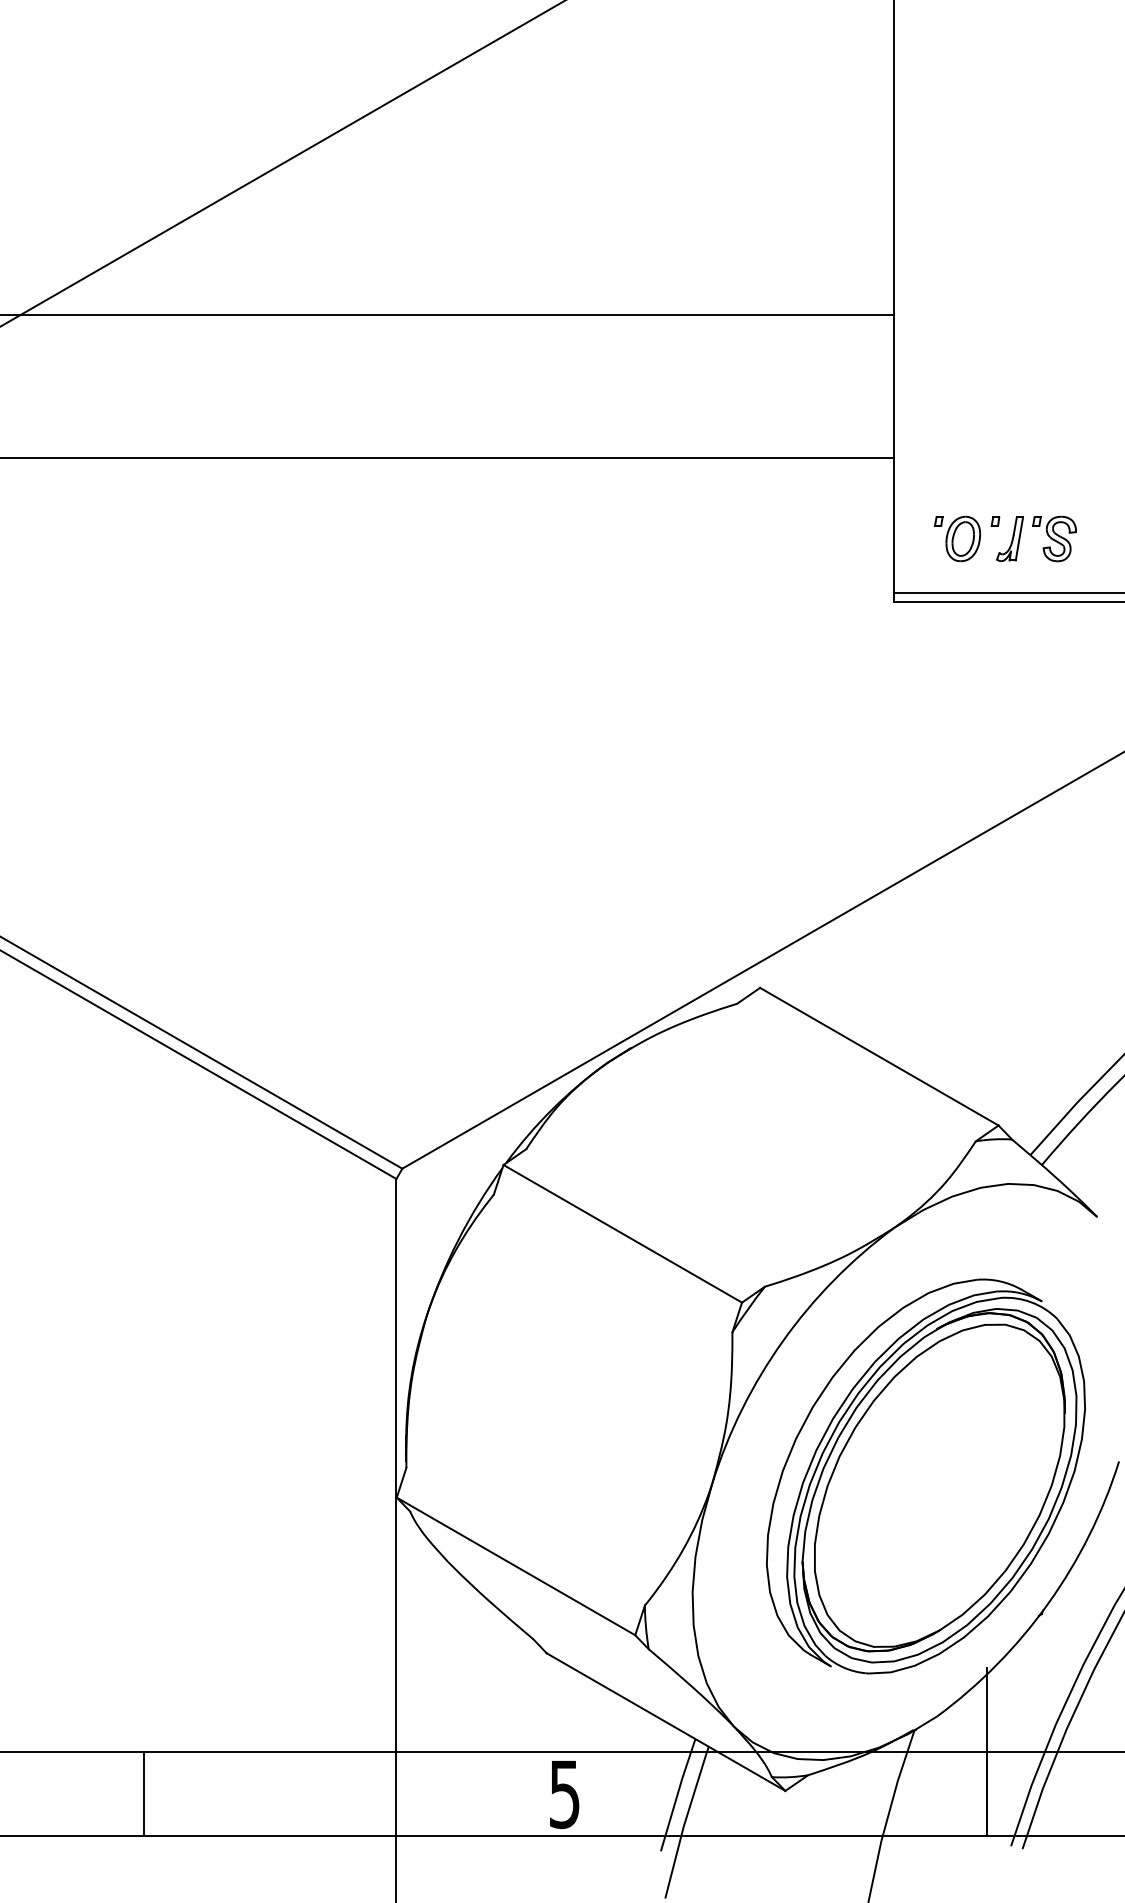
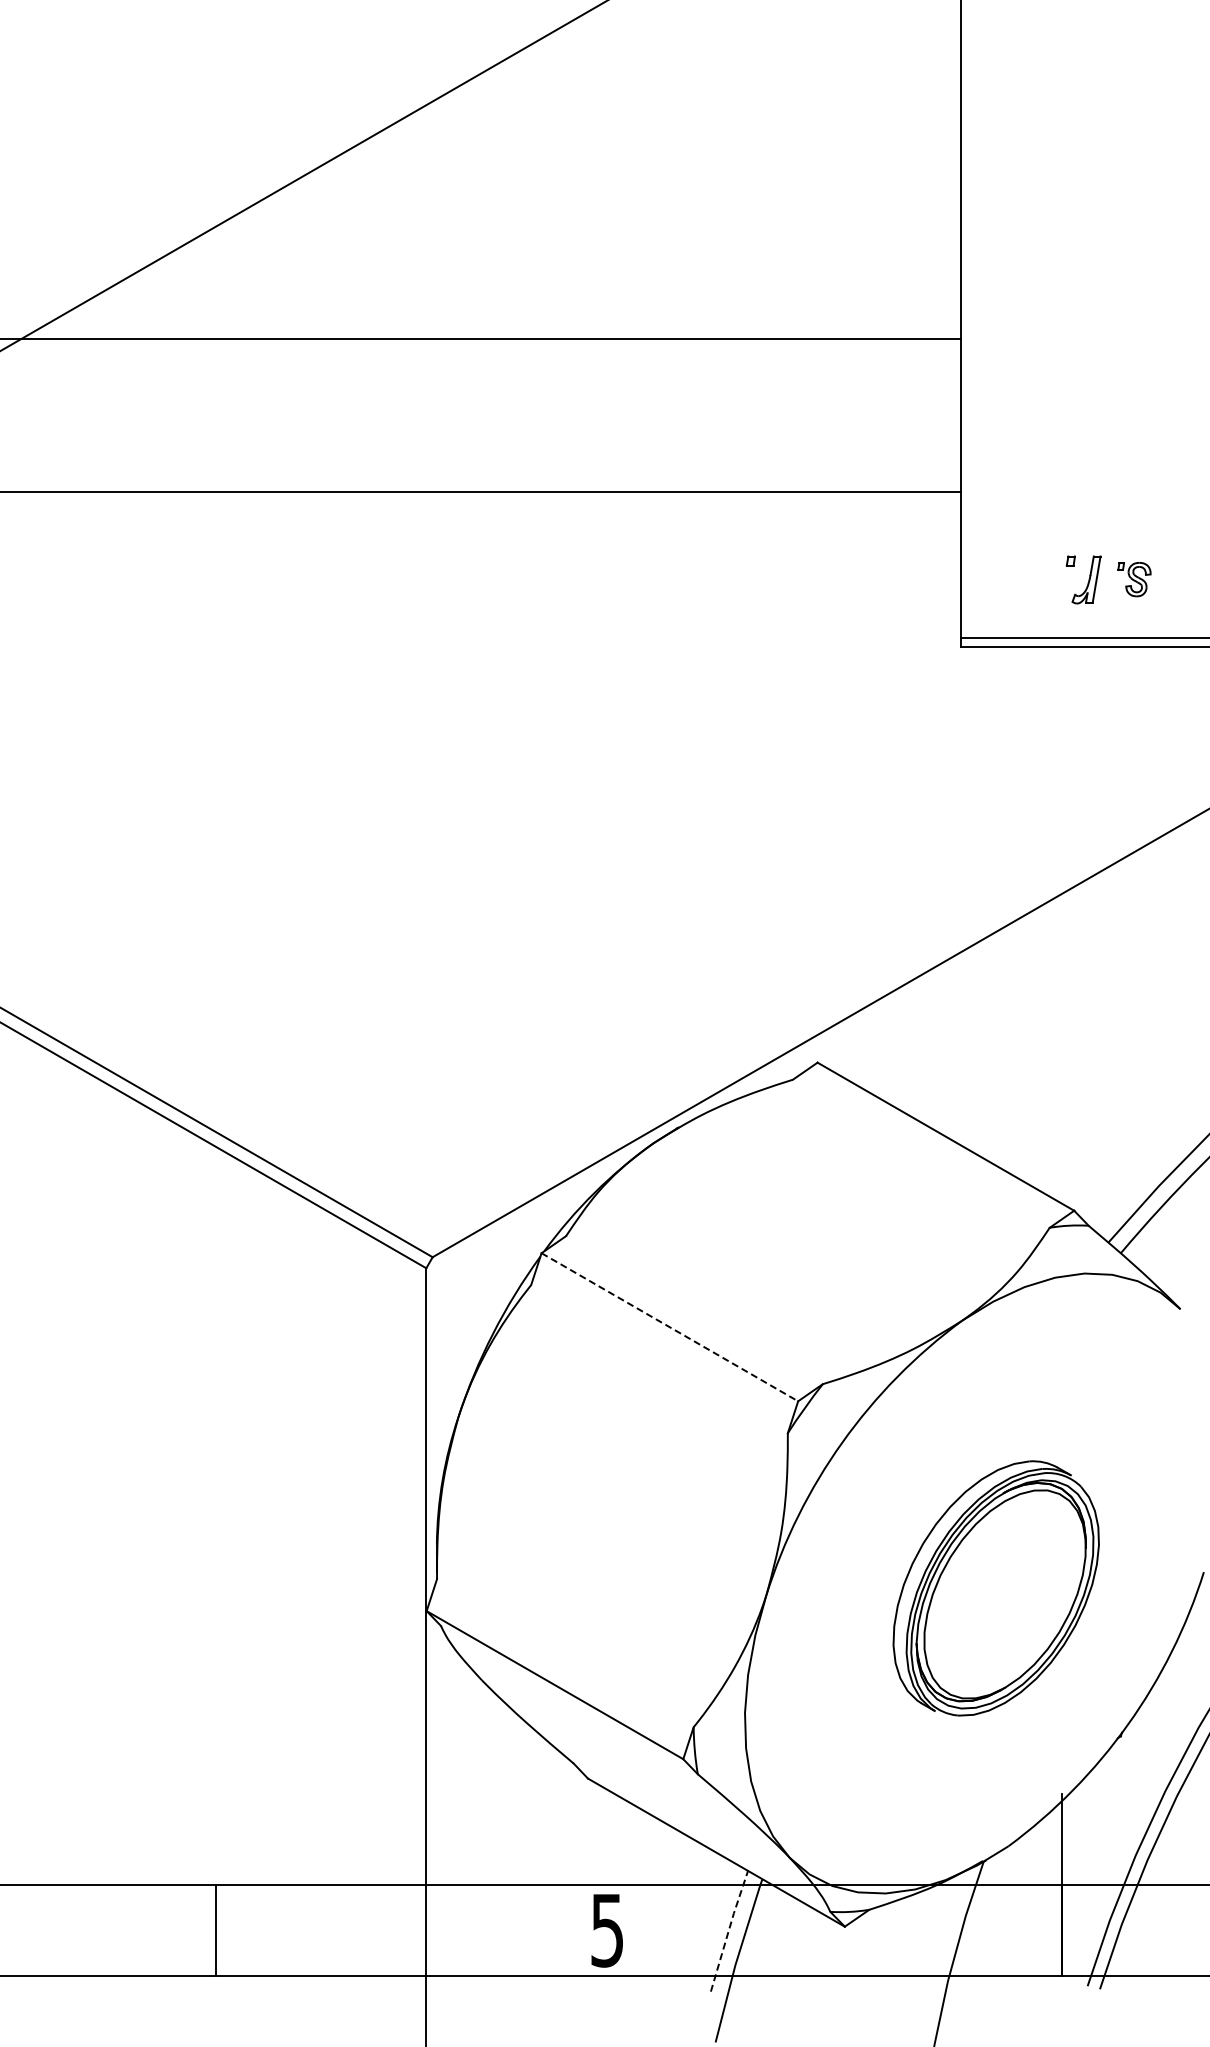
part: (957, 538) -> (1029, 579), removed
part: (1054, 538) -> (1134, 579), size x0.7
line: (623, 1234) -> (670, 1327), solid -> dashed
part: (926, 1476) -> (996, 1588), size x0.6
line: (143, 1793) -> (215, 1929), moved
line: (677, 1794) -> (728, 1930), solid -> dashed

